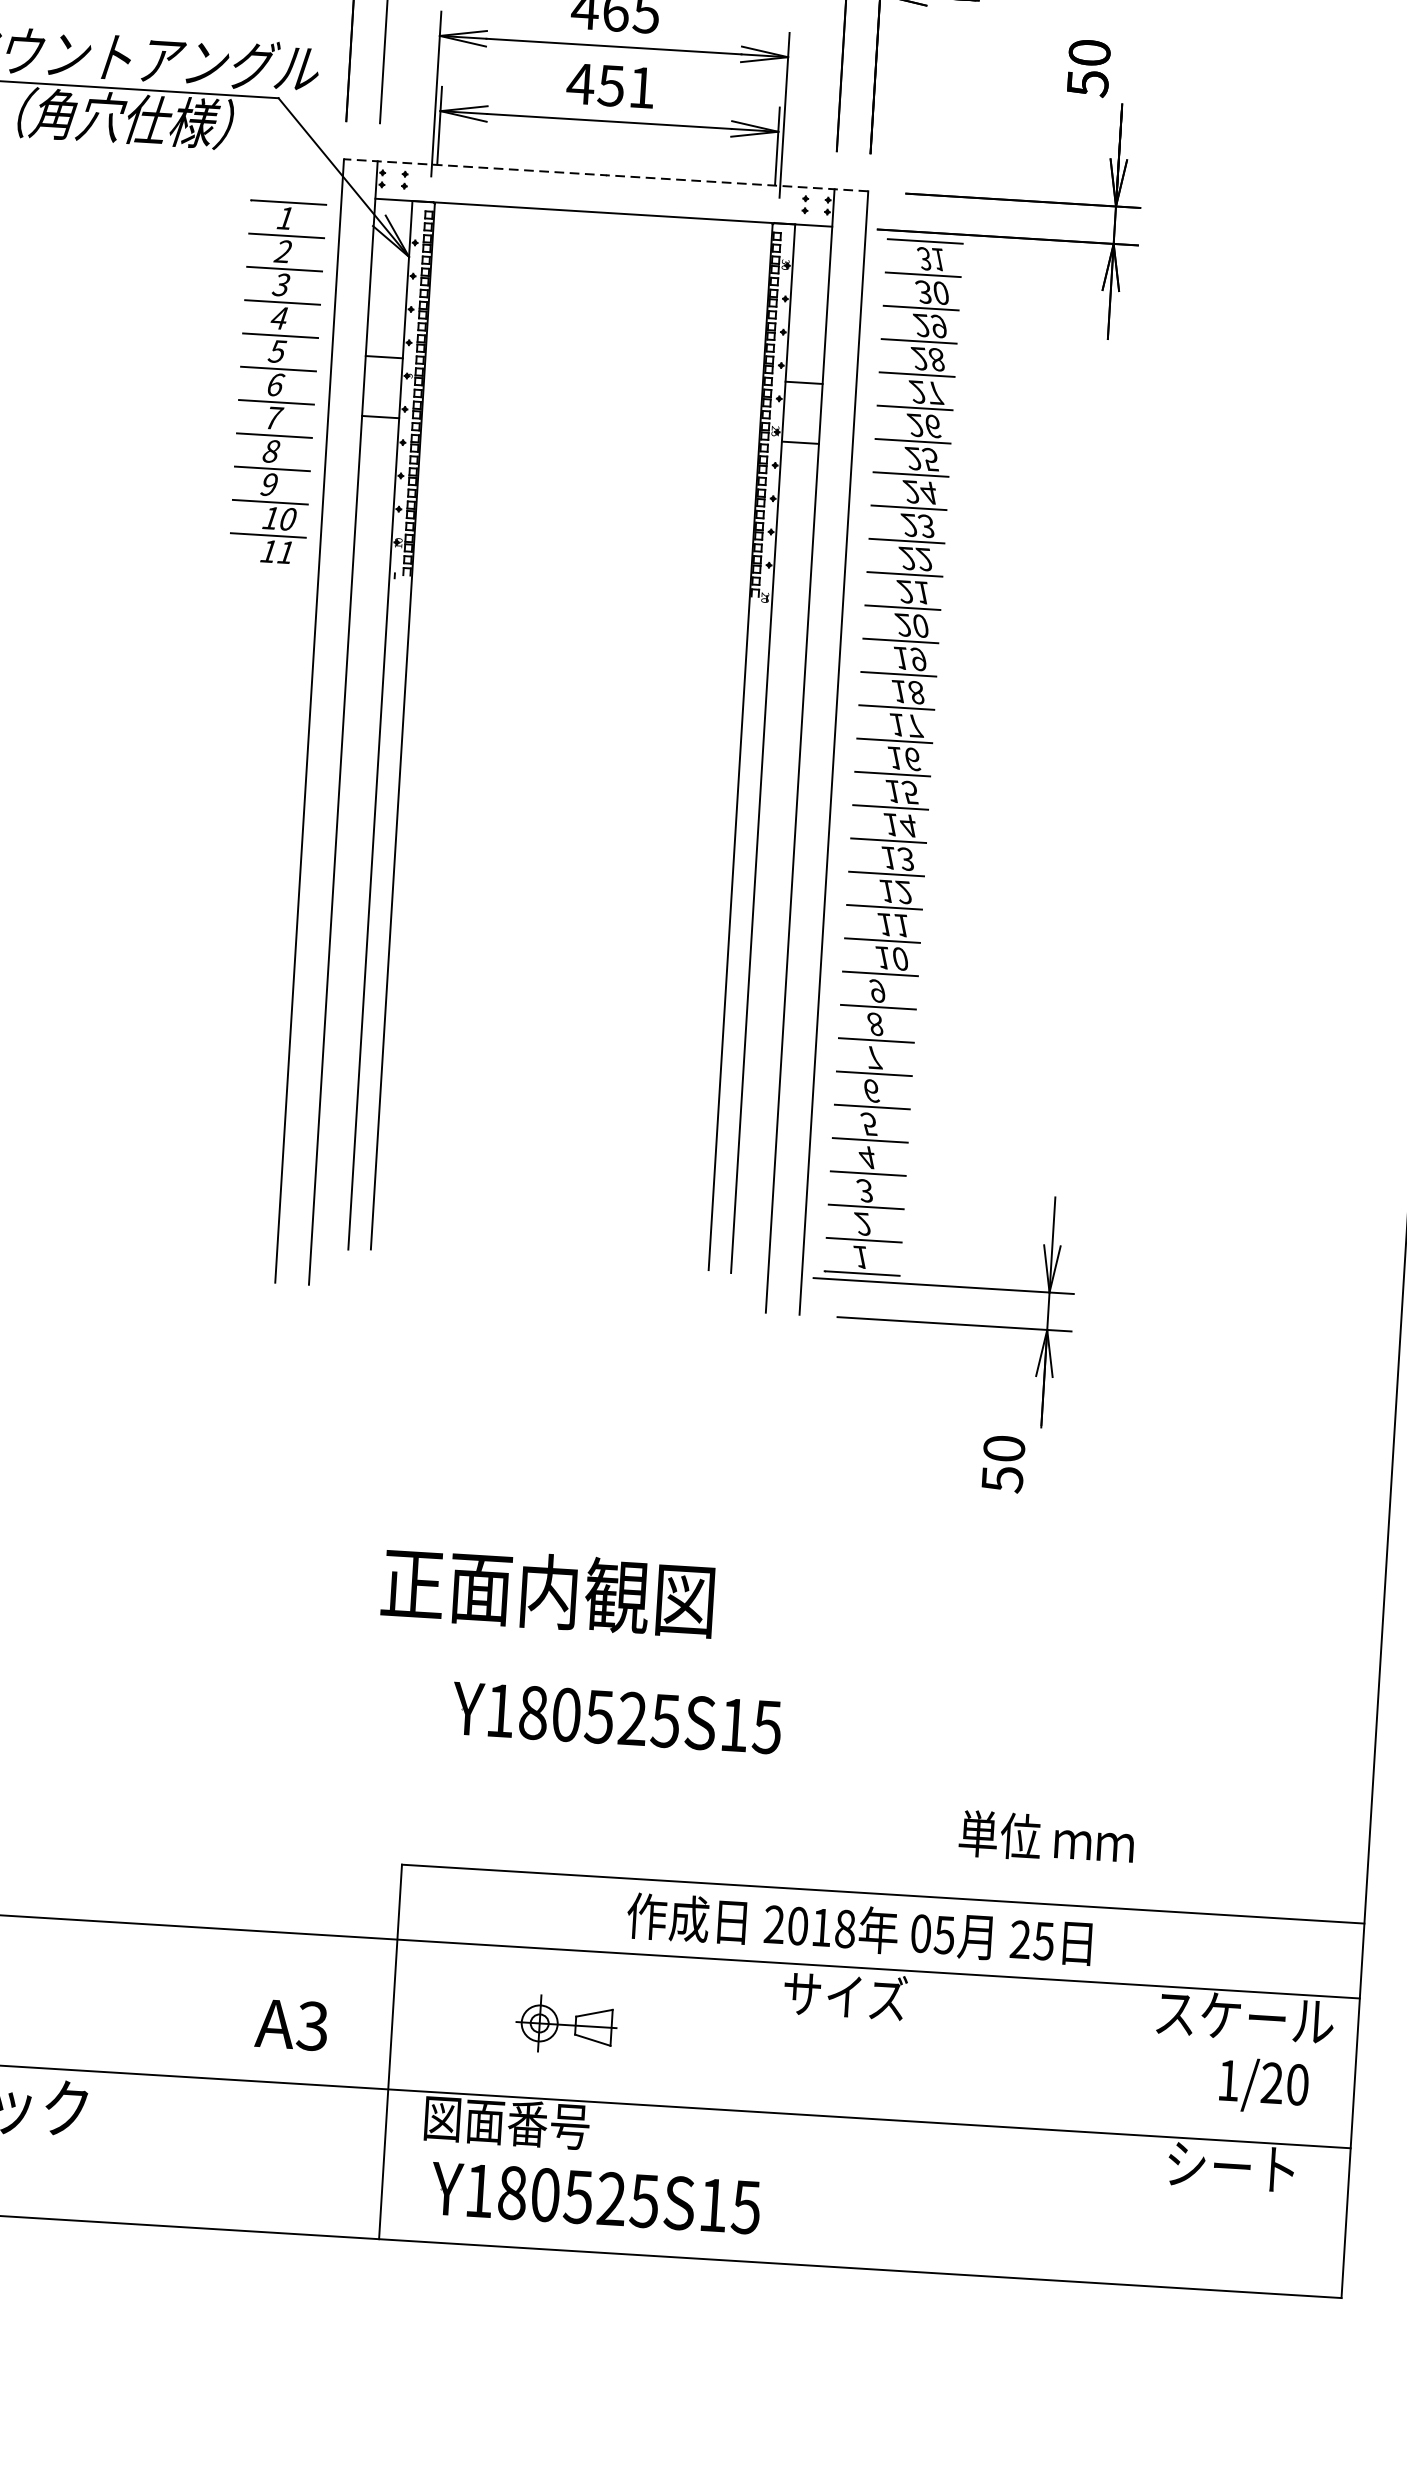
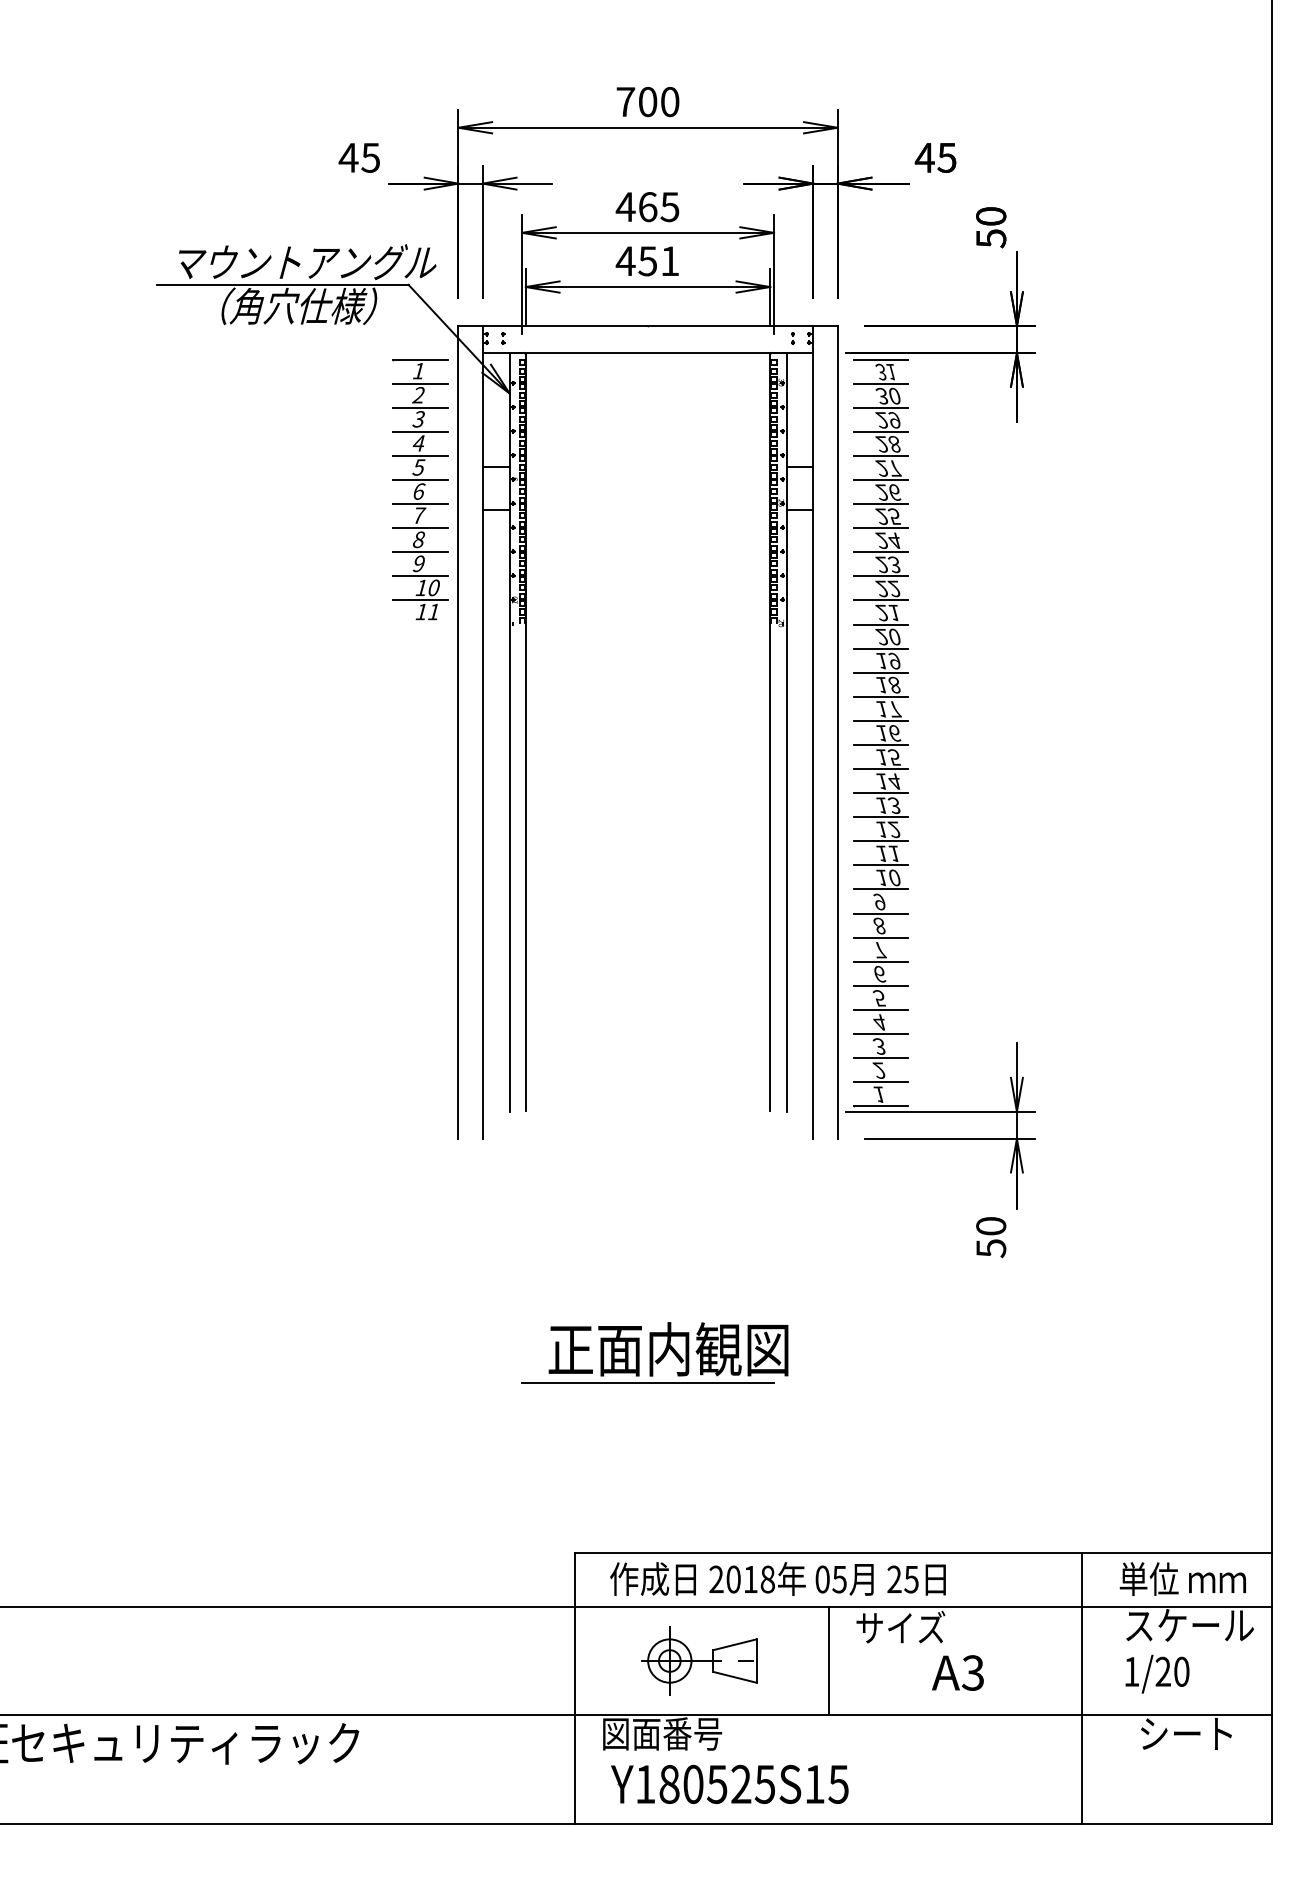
line: (606, 174) -> (648, 325), dashed -> solid
line: (516, 1635) -> (647, 1382), added
part: (616, 1716) -> (723, 1436), removed
text: (1046, 1837) -> (1182, 1578), moved
text: (858, 1928) -> (777, 1578), moved
text: (291, 2024) -> (957, 1672), moved
part: (564, 2024) -> (699, 1660), size x1.67
line: (742, 2035) -> (828, 1660), added
text: (1264, 2085) -> (1157, 1673), moved
line: (1091, 2093) -> (1082, 1687), added

